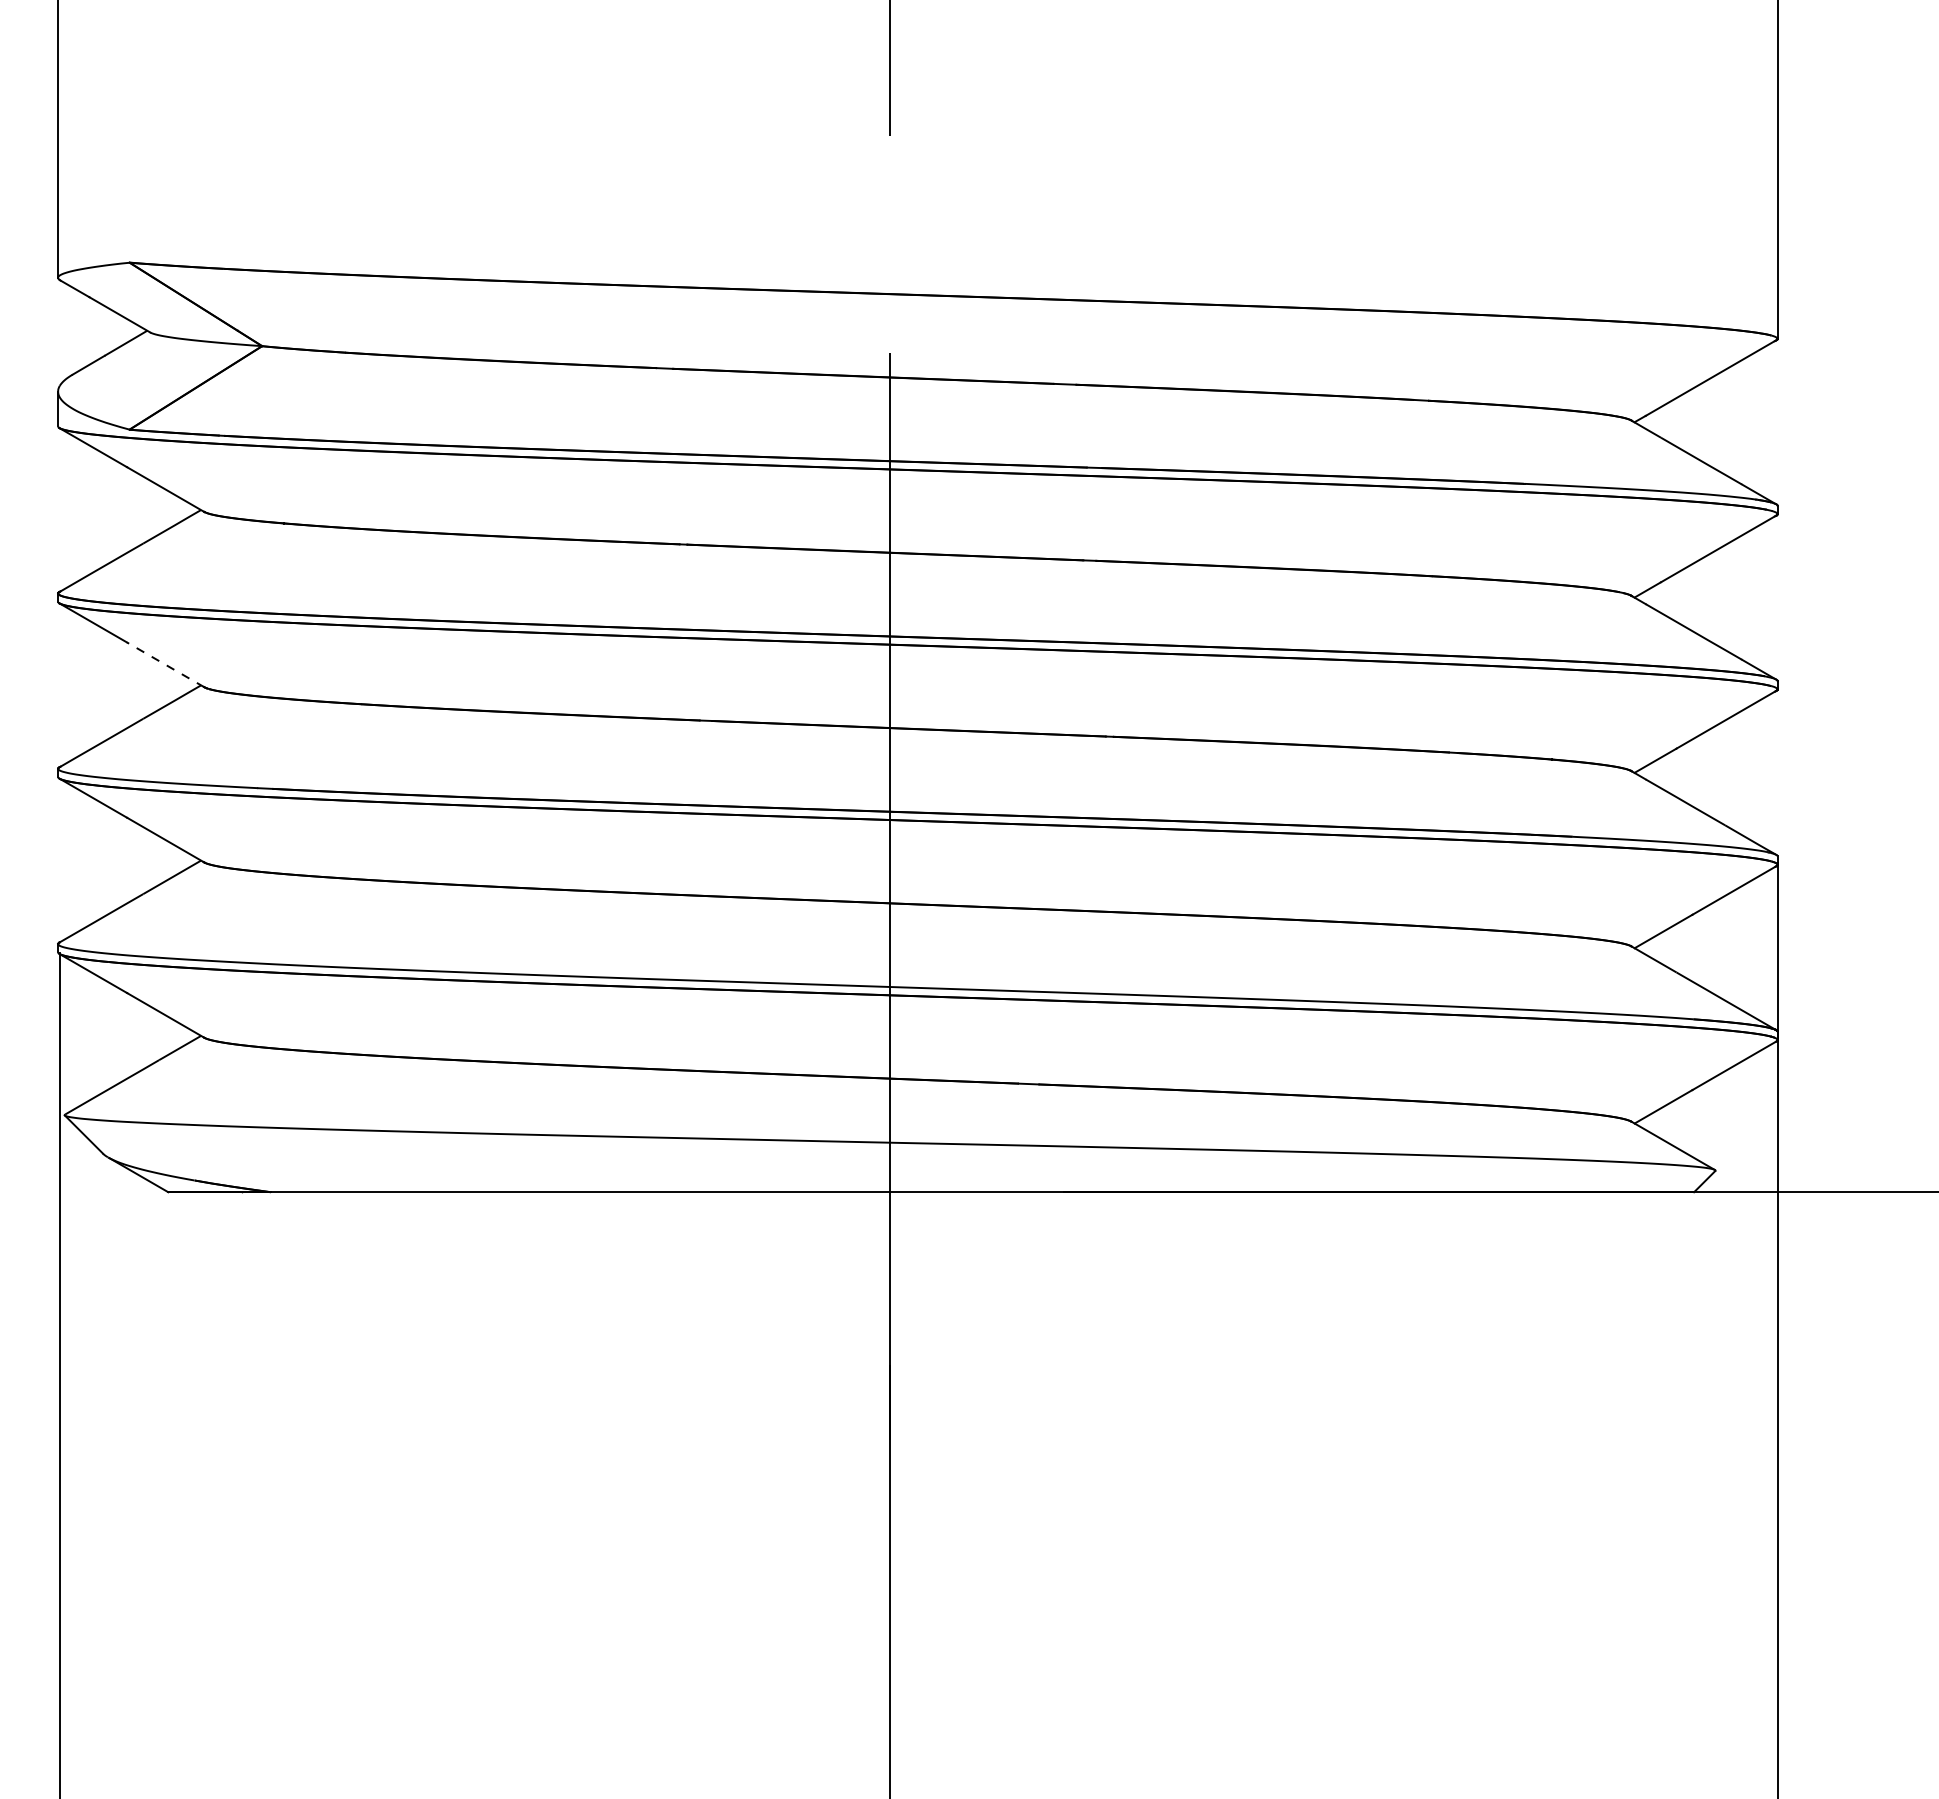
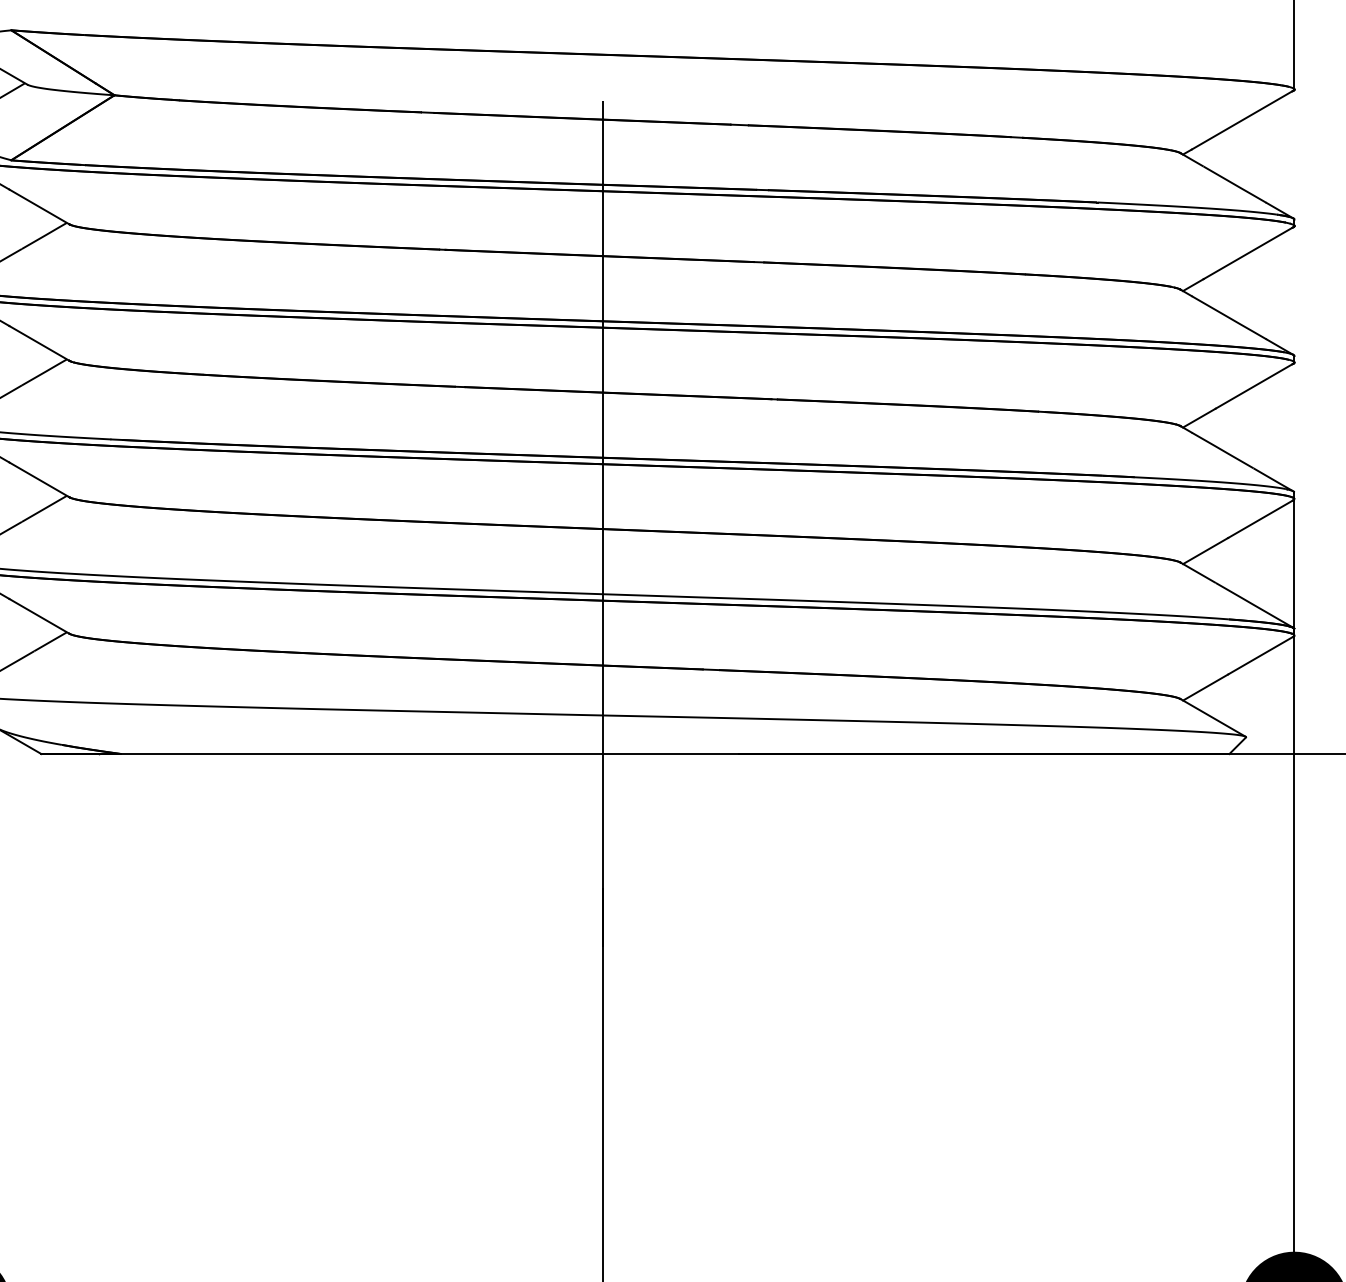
line: (165, 664) -> (39, 343), dashed -> solid

